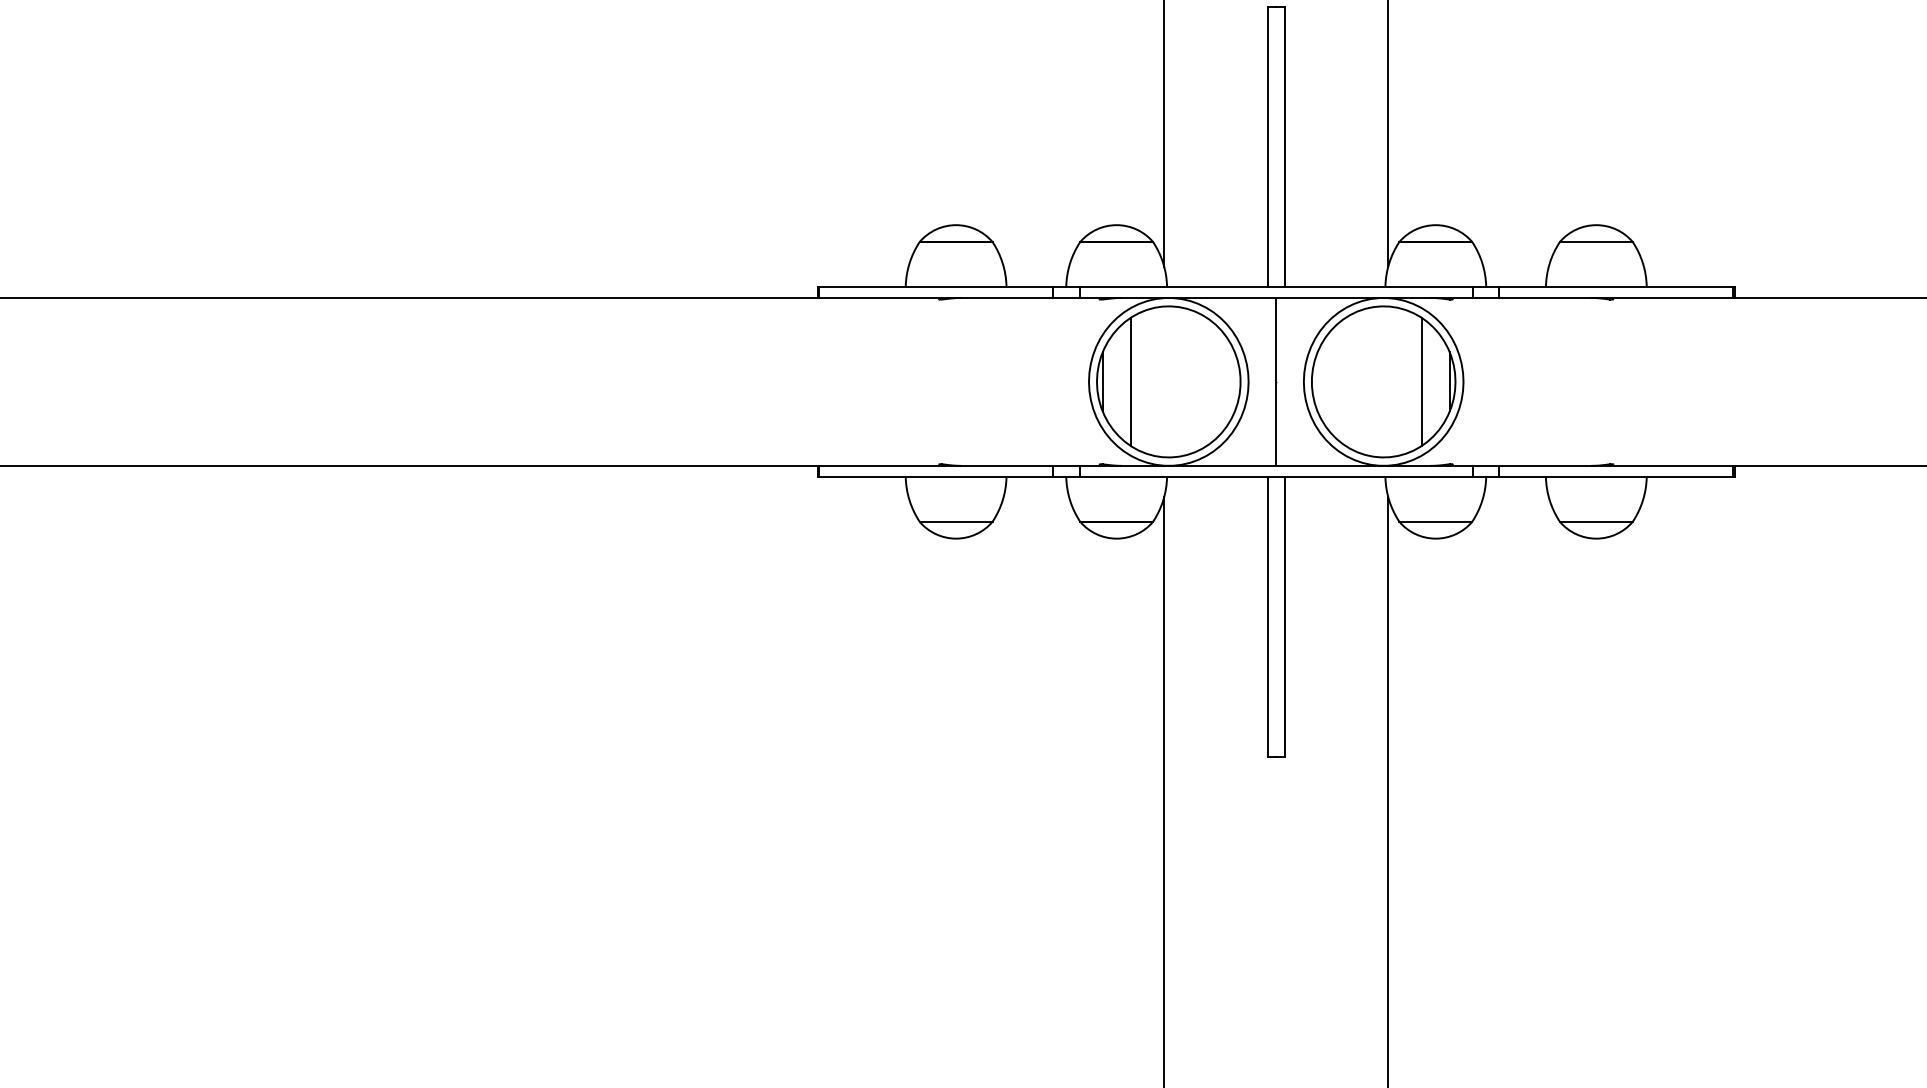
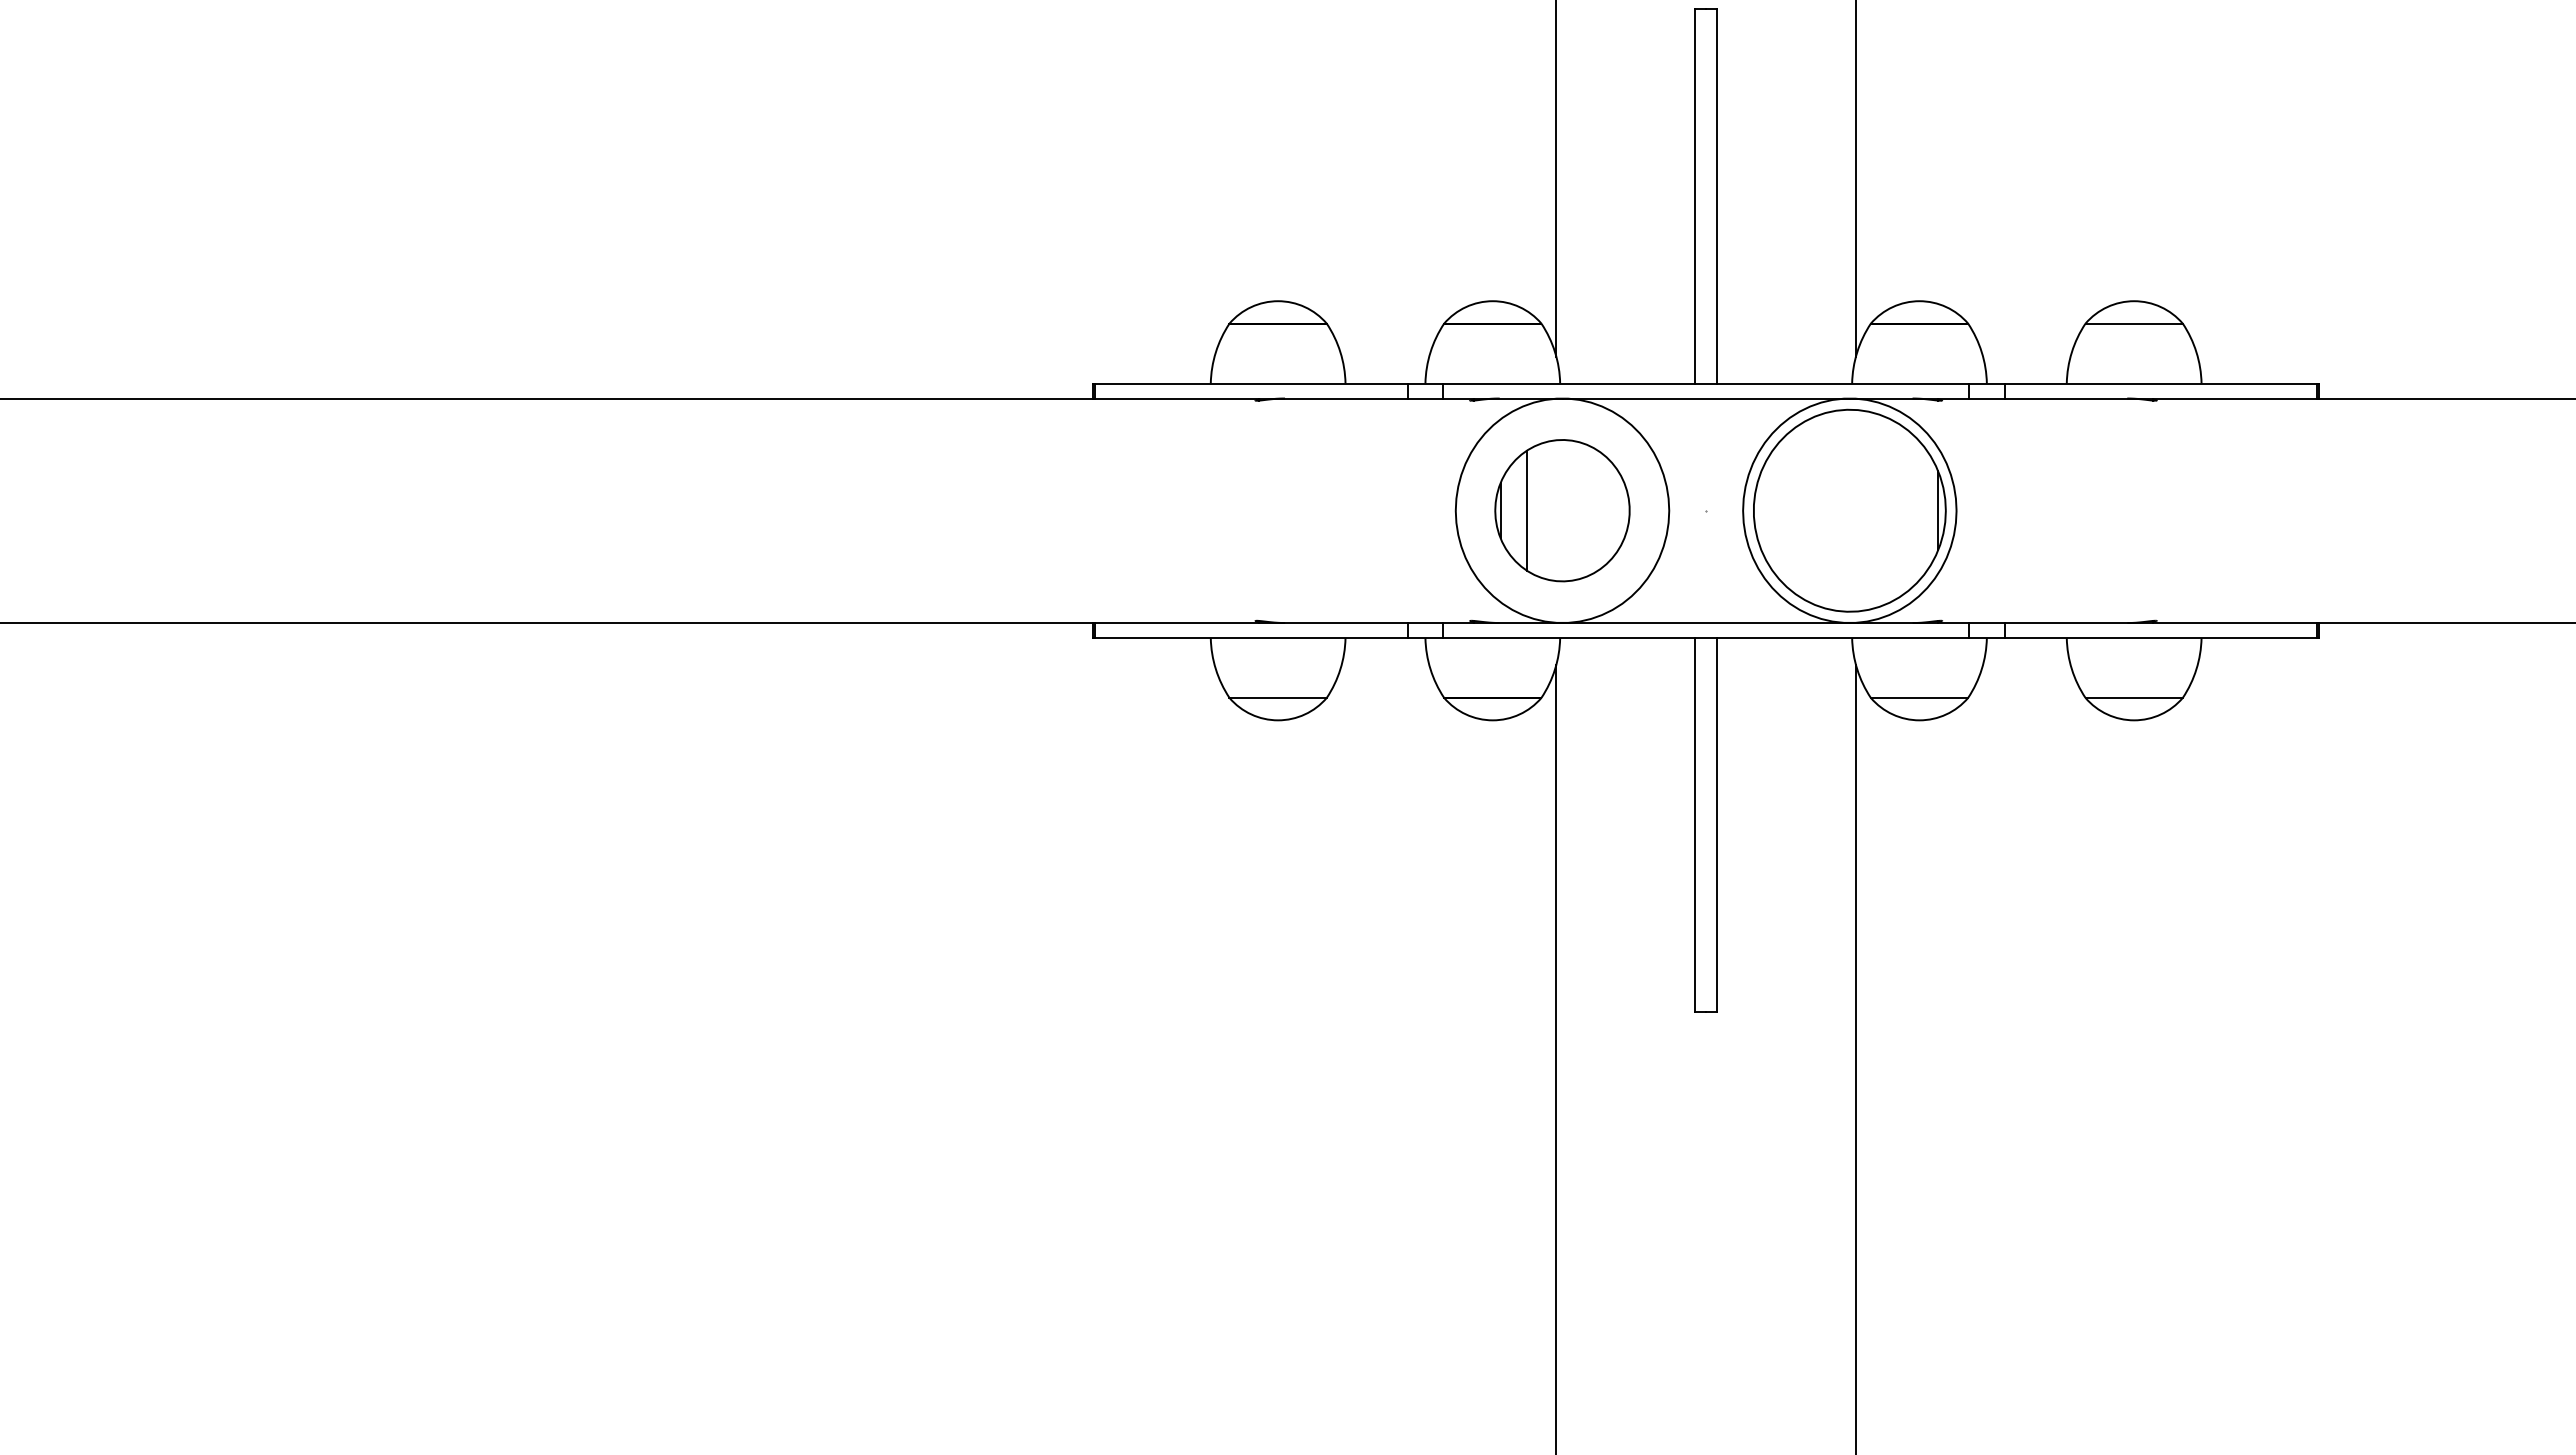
part: (1168, 381) -> (1562, 510), size x0.7
line: (1276, 381) -> (1706, 510), removed
line: (1421, 381) -> (1900, 510), removed

